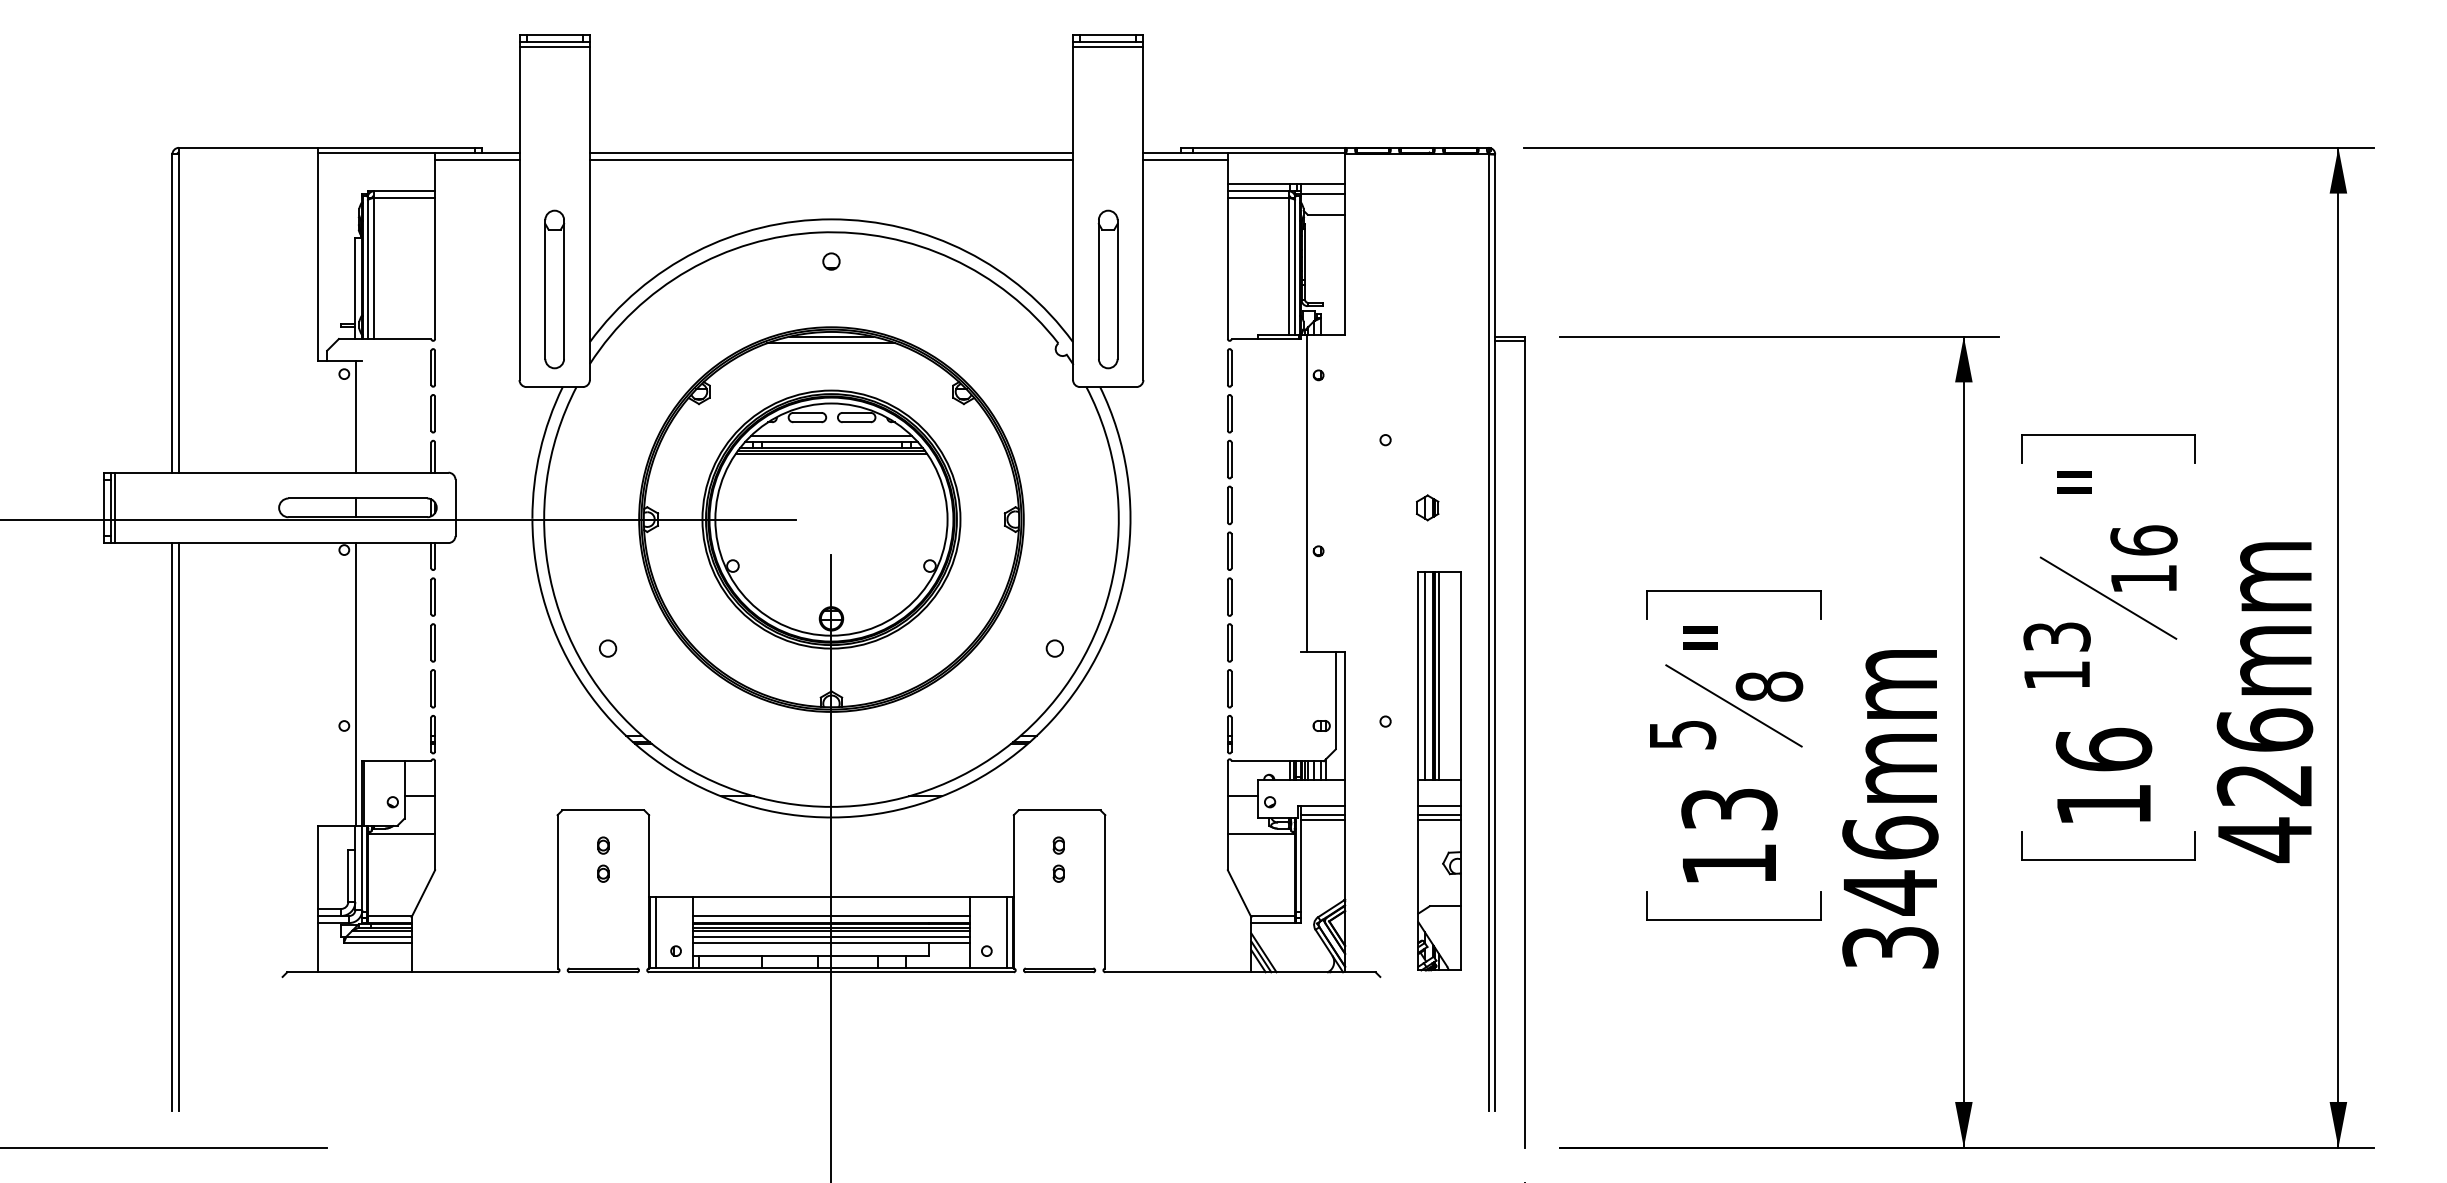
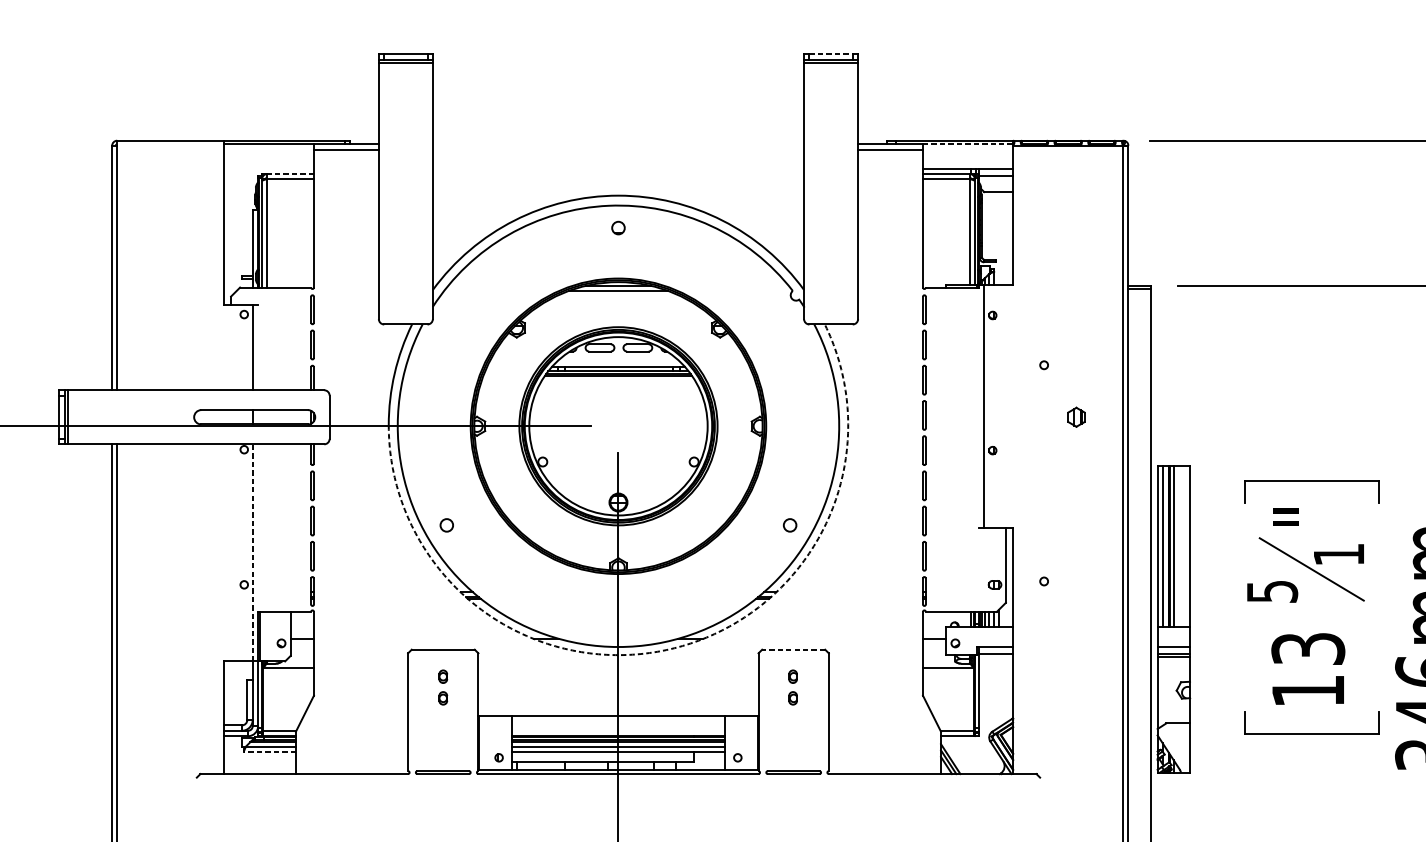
line: (1108, 35) -> (831, 54), solid -> dashed
line: (831, 152) -> (618, 144), removed
line: (1286, 152) -> (968, 144), solid -> dashed
line: (831, 159) -> (618, 149), removed
line: (404, 191) -> (290, 174), solid -> dashed
part: (554, 289) -> (405, 249), removed
part: (1107, 289) -> (830, 249), removed
line: (831, 436) -> (618, 362), removed
line: (355, 683) -> (252, 552), solid -> dashed
text: (1769, 686) -> (1339, 554), 8 -> 1
part: (1439, 771) -> (1173, 619), moved
arc: (898, 809) -> (669, 649), solid -> dashed
line: (1059, 810) -> (793, 649), solid -> dashed
line: (1322, 819) -> (995, 656), removed
line: (831, 916) -> (618, 731), removed
line: (656, 932) -> (484, 743), removed
line: (1006, 932) -> (752, 743), removed
line: (377, 942) -> (269, 751), solid -> dashed

